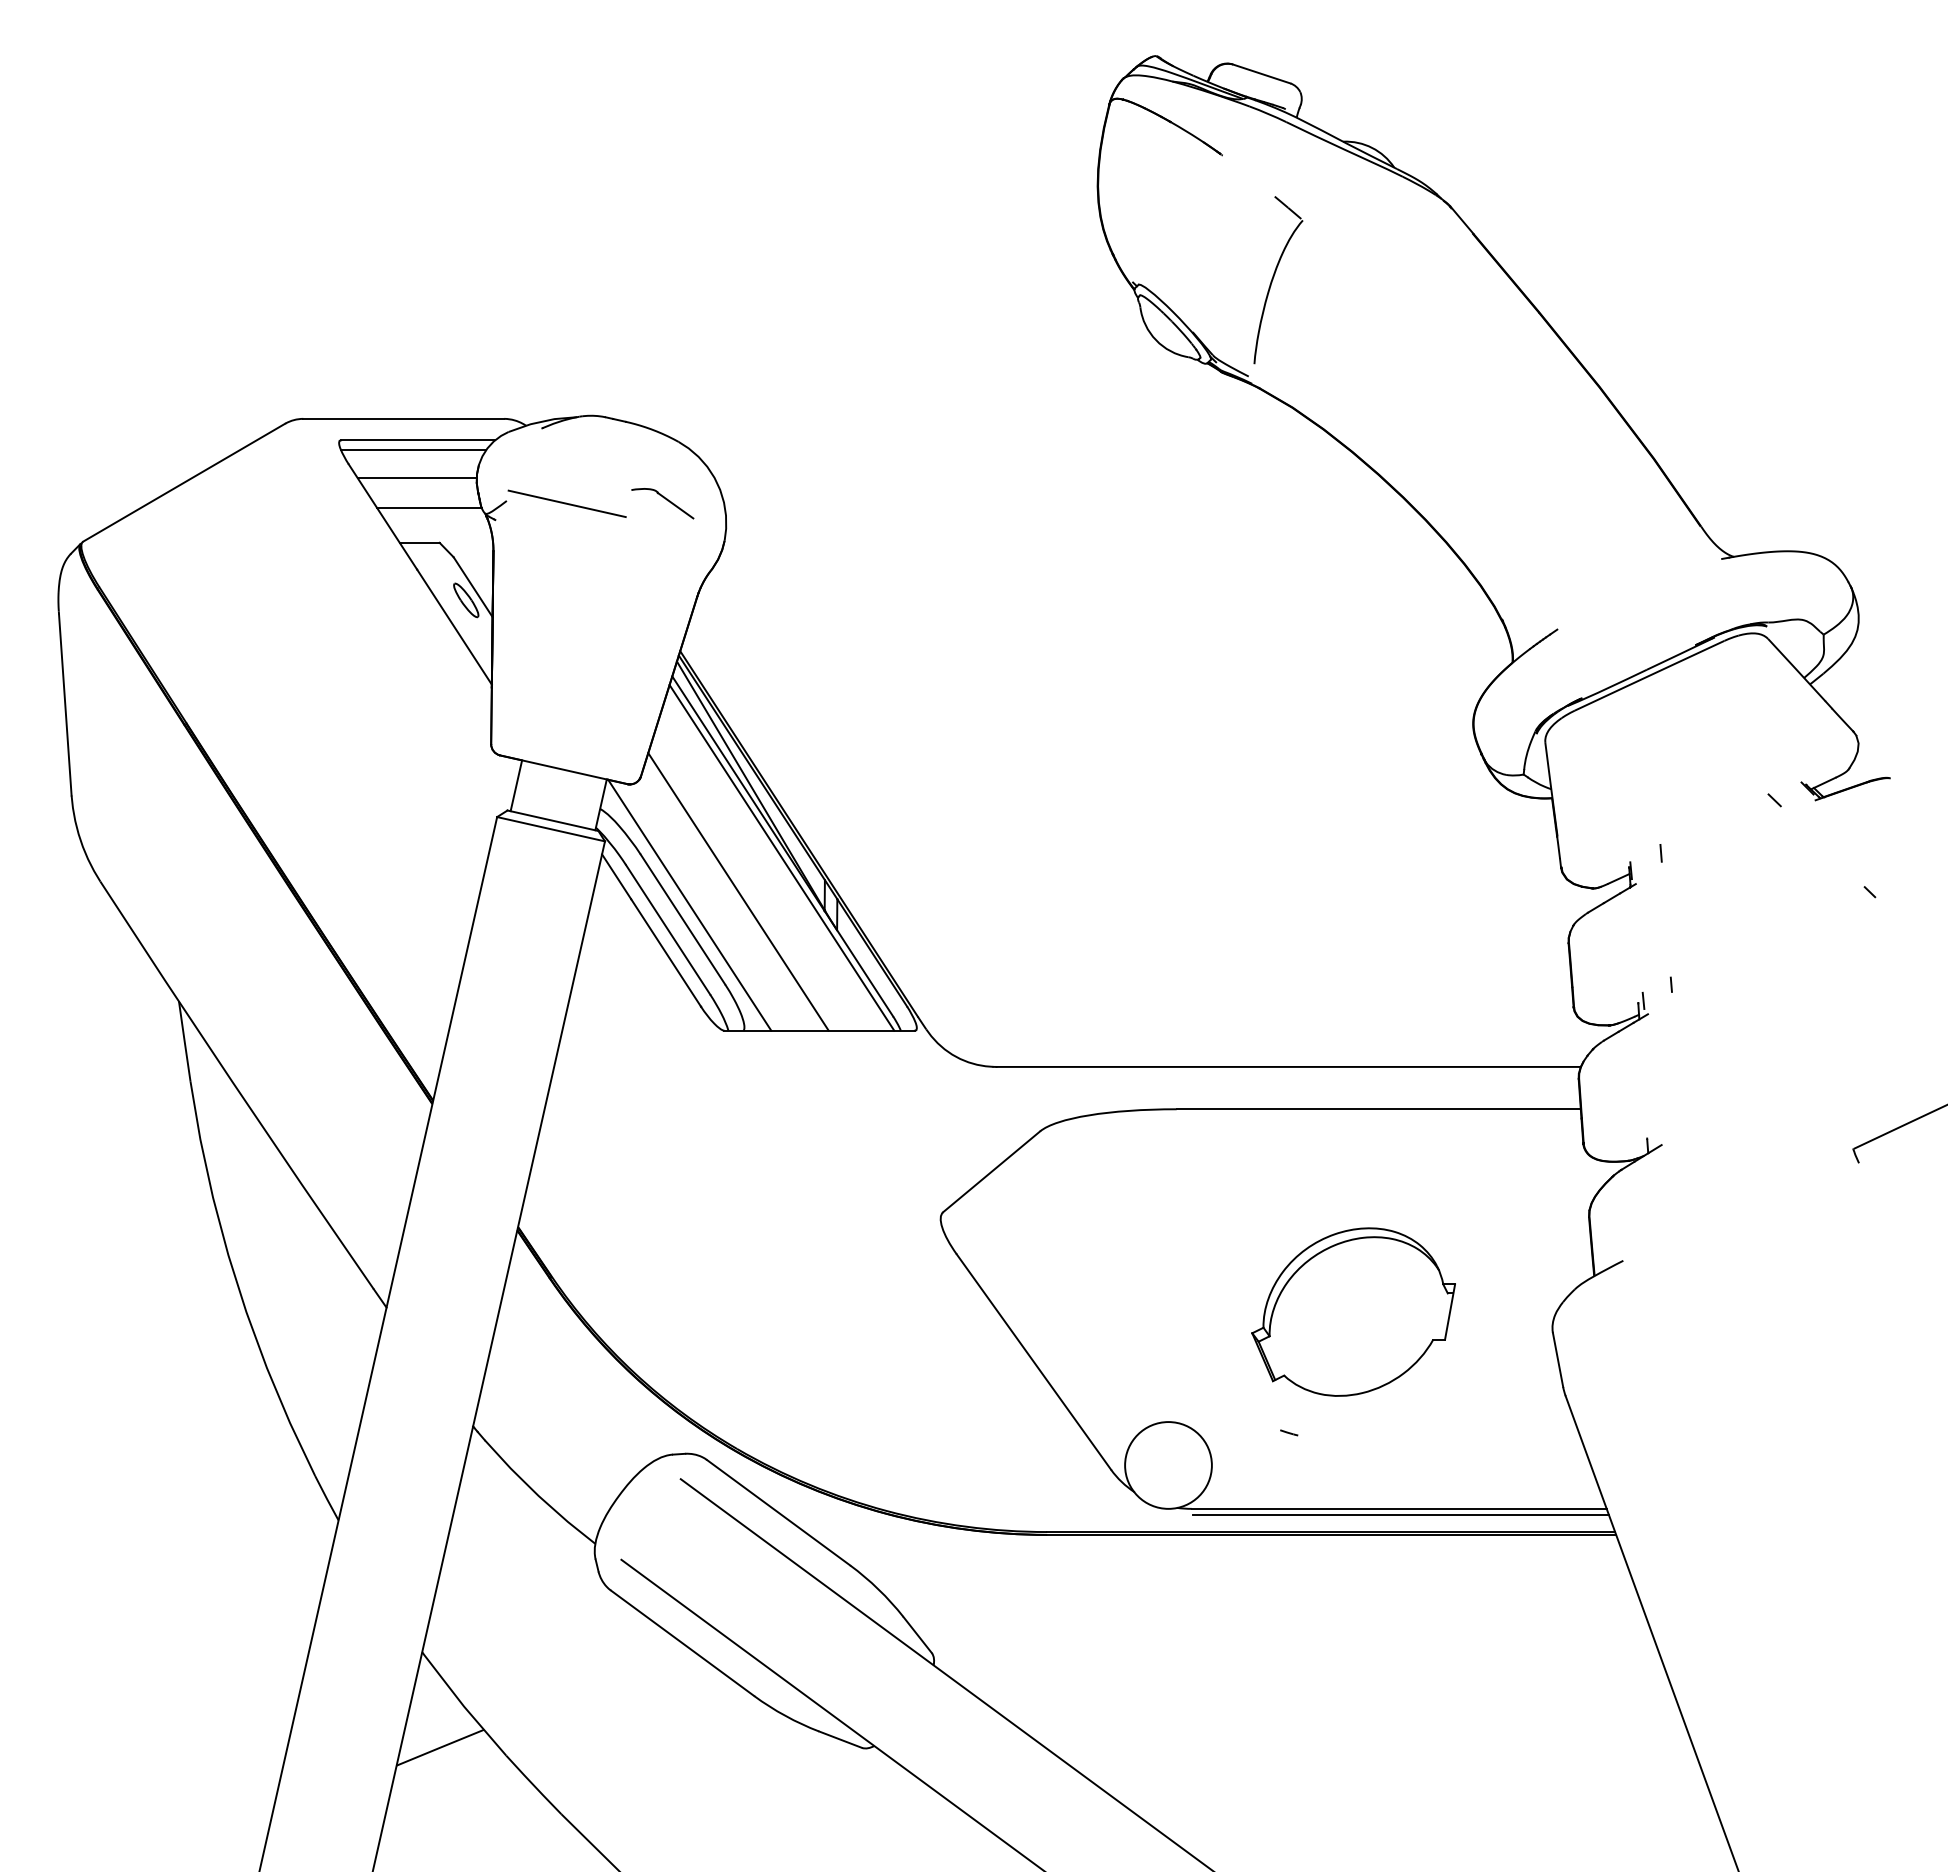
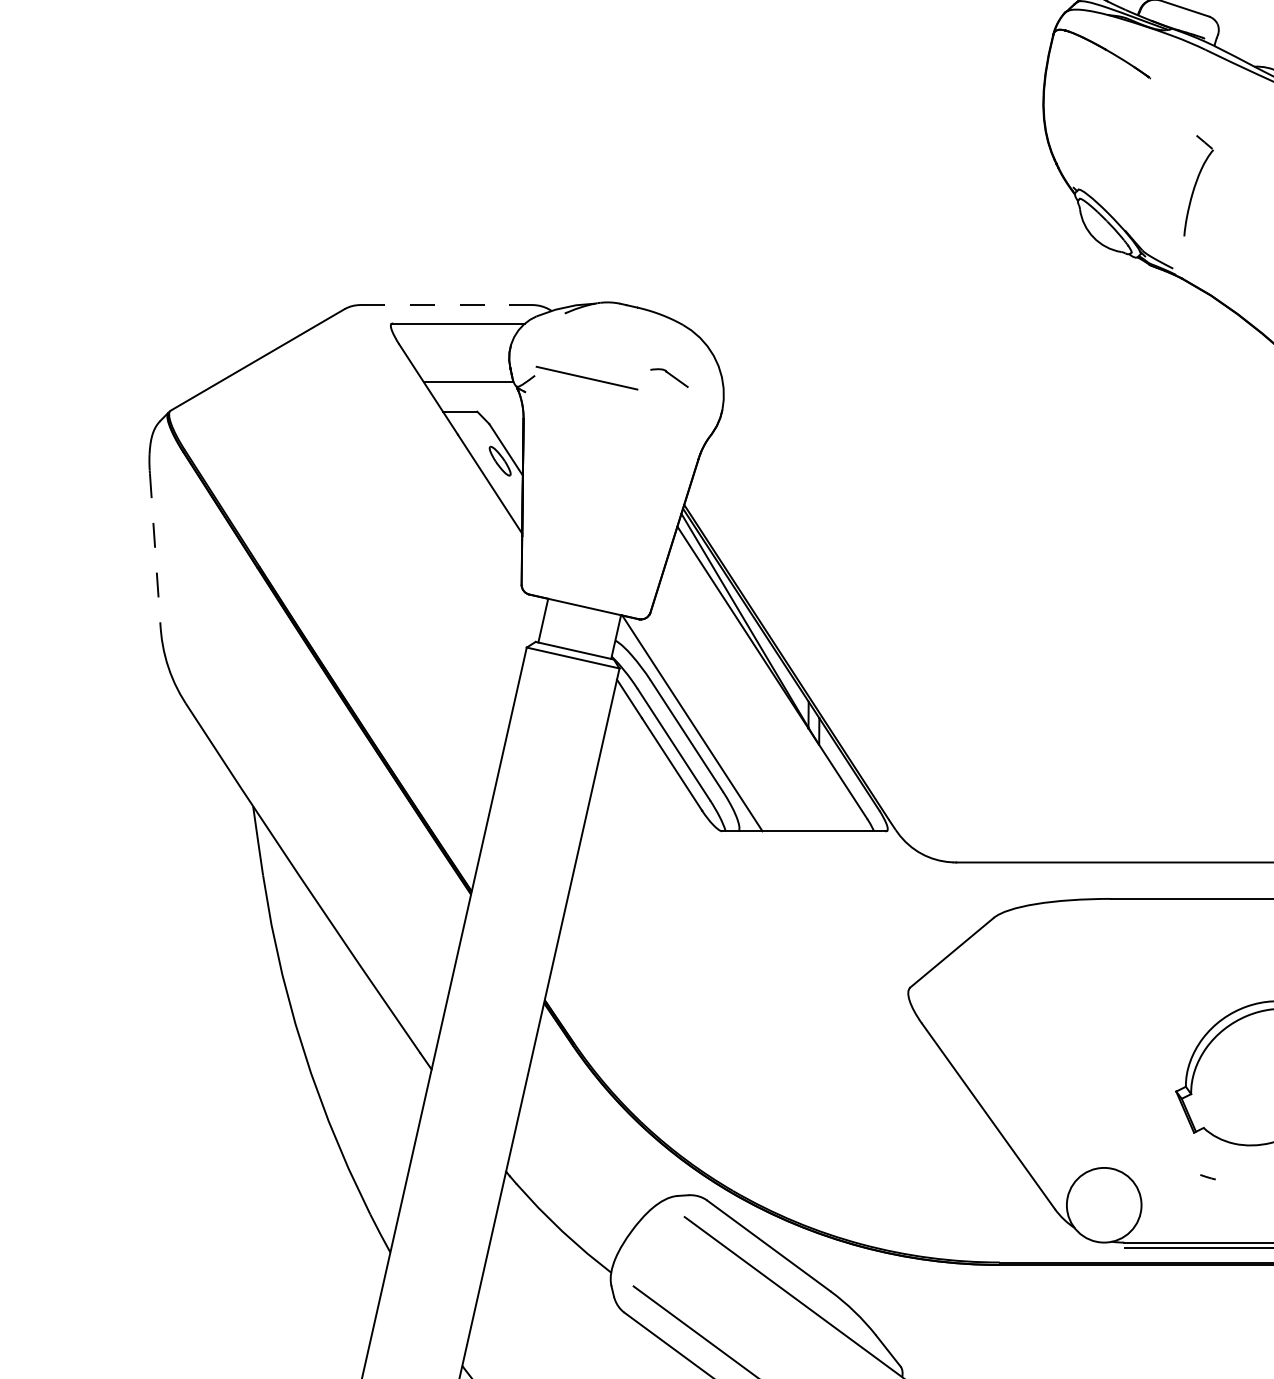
part: (1278, 280) -> (1198, 186), size x0.7
line: (404, 418) -> (447, 304), solid -> dashed
line: (413, 450) -> (454, 332), removed
line: (416, 478) -> (457, 356), removed
part: (662, 503) -> (668, 377), size x0.7
line: (65, 705) -> (155, 551), solid -> dashed
line: (781, 857) -> (771, 682), removed
line: (738, 891) -> (734, 711), removed

